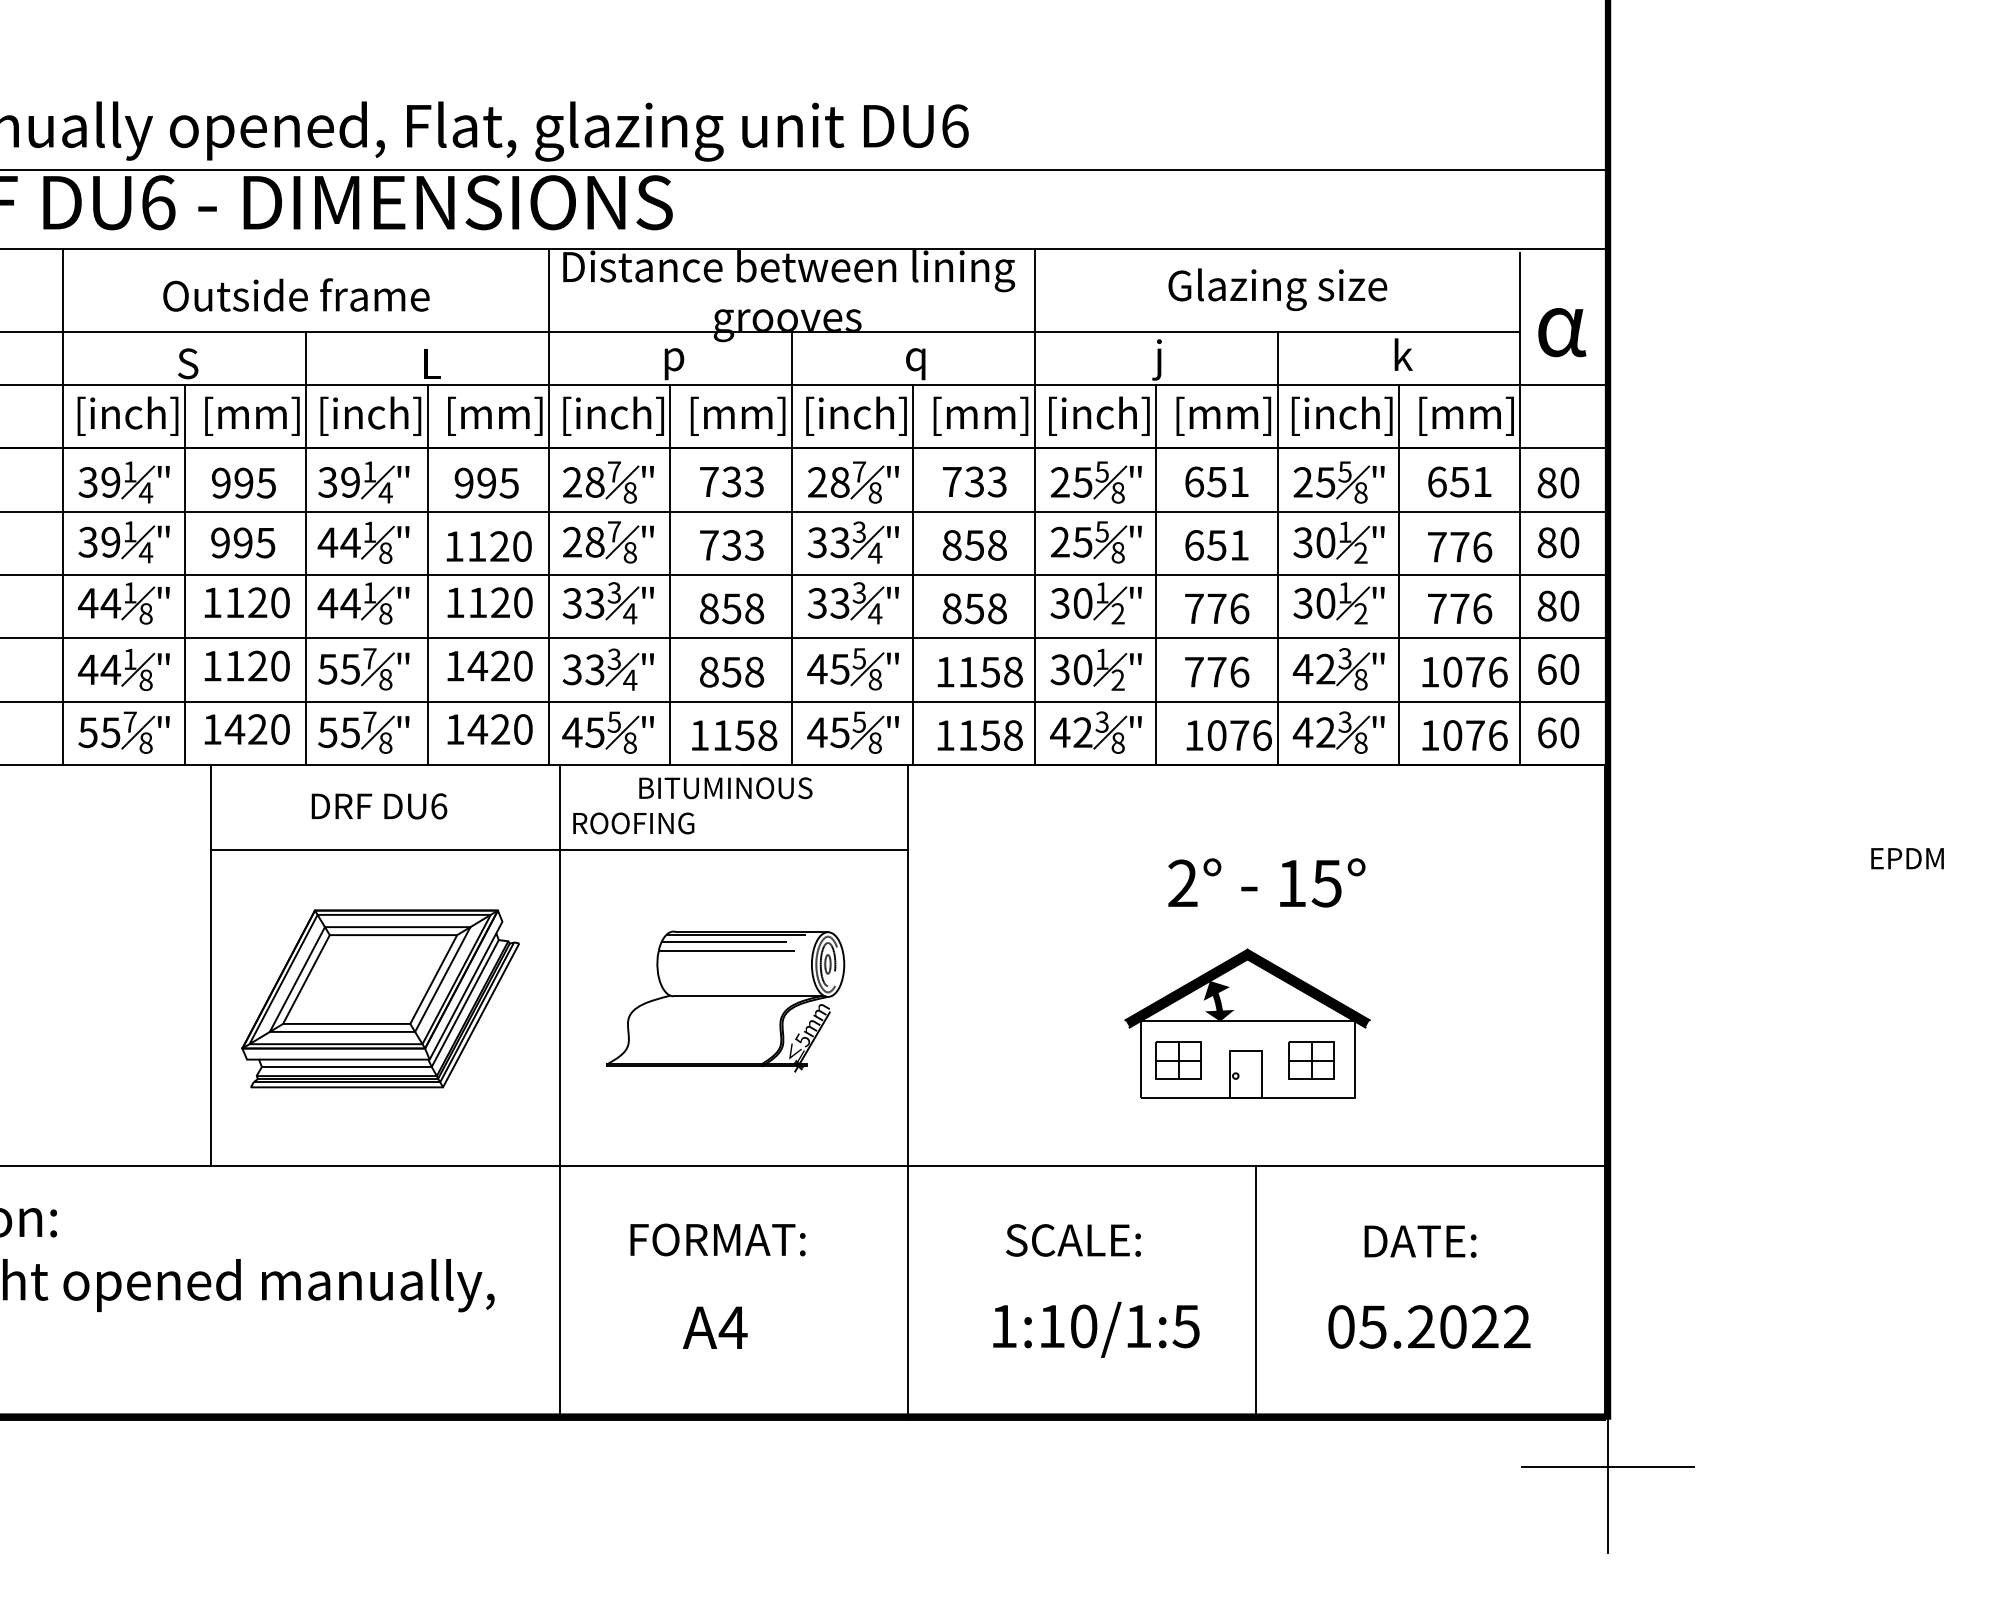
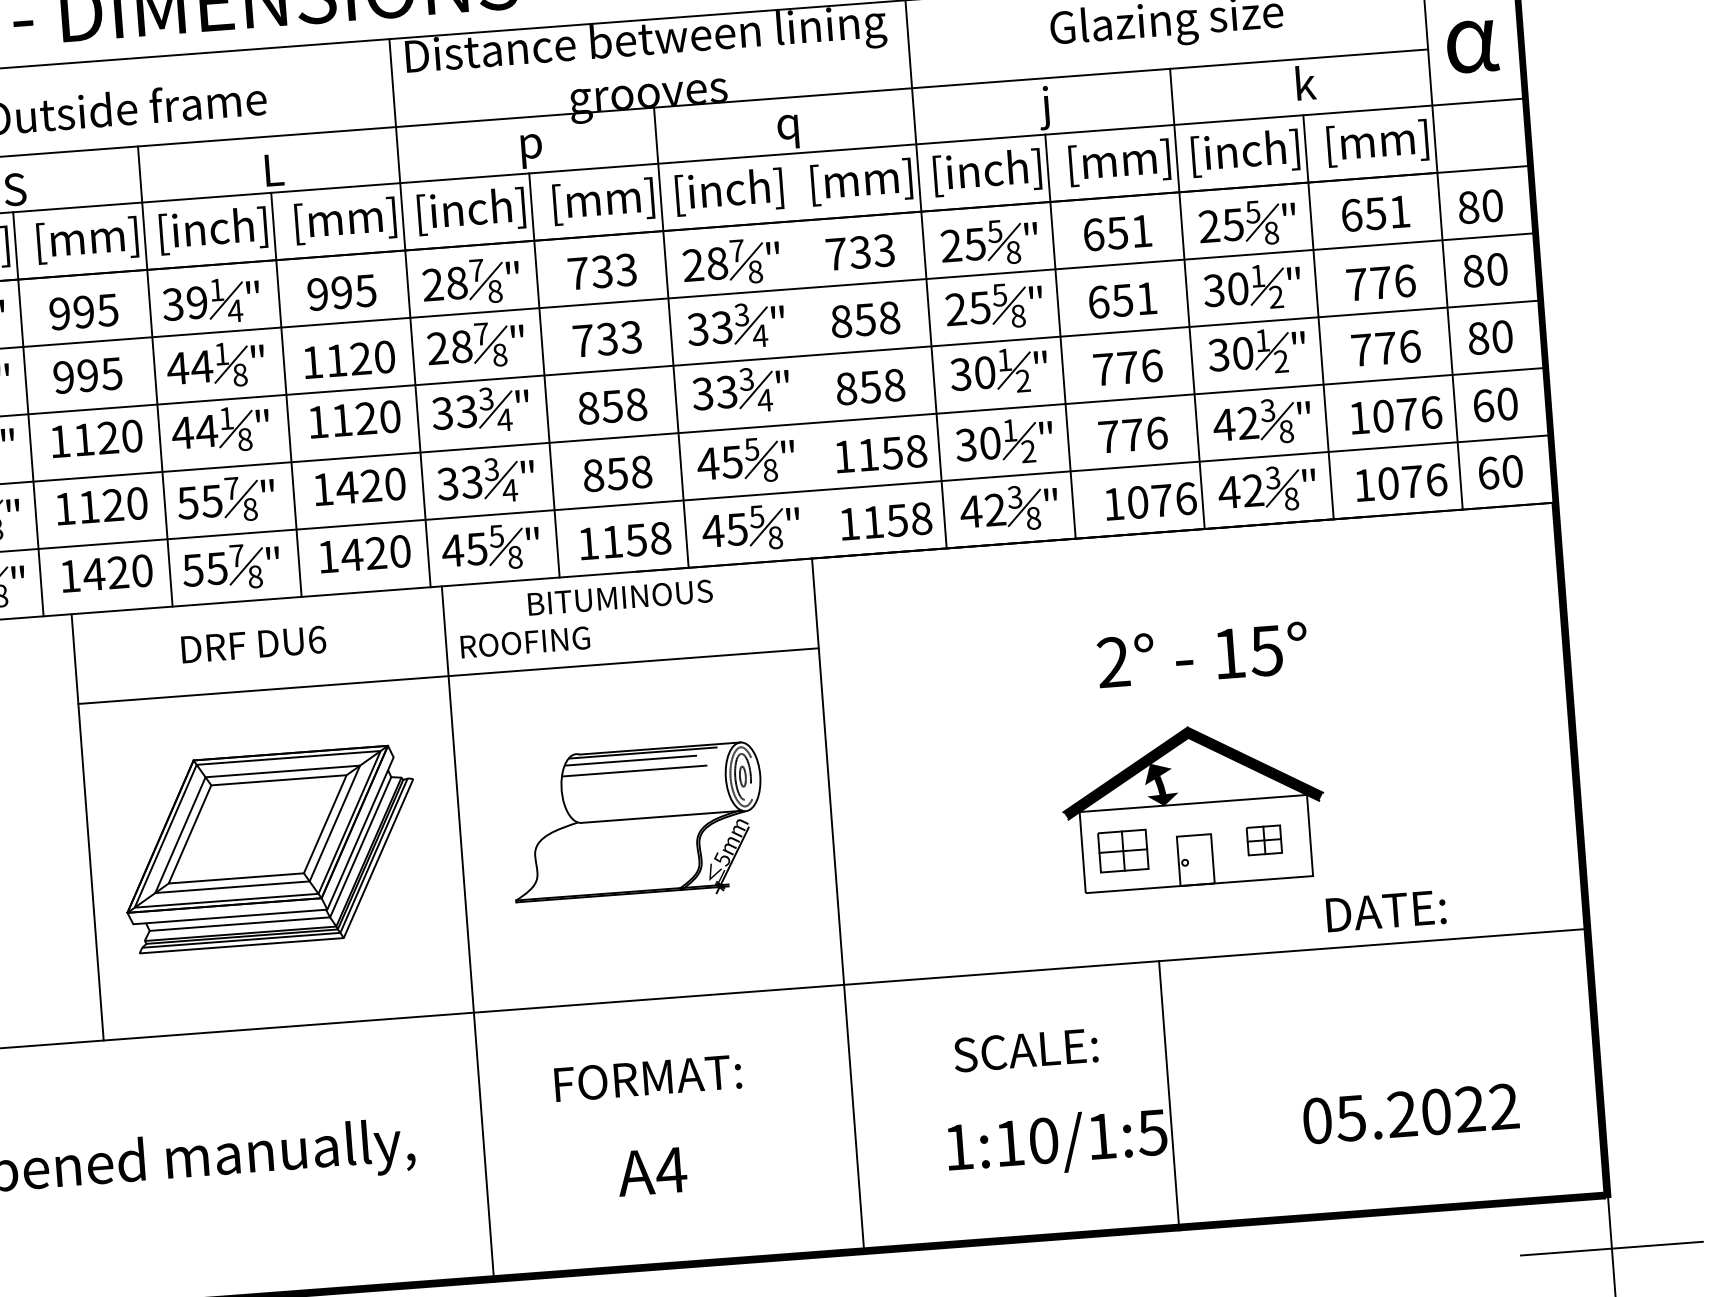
line: (913, 574) -> (802, 355), removed
part: (1311, 1060) -> (1264, 840), size x0.7
text: (1420, 1241) -> (1386, 911), moved
line: (1256, 1292) -> (1169, 1095), moved

